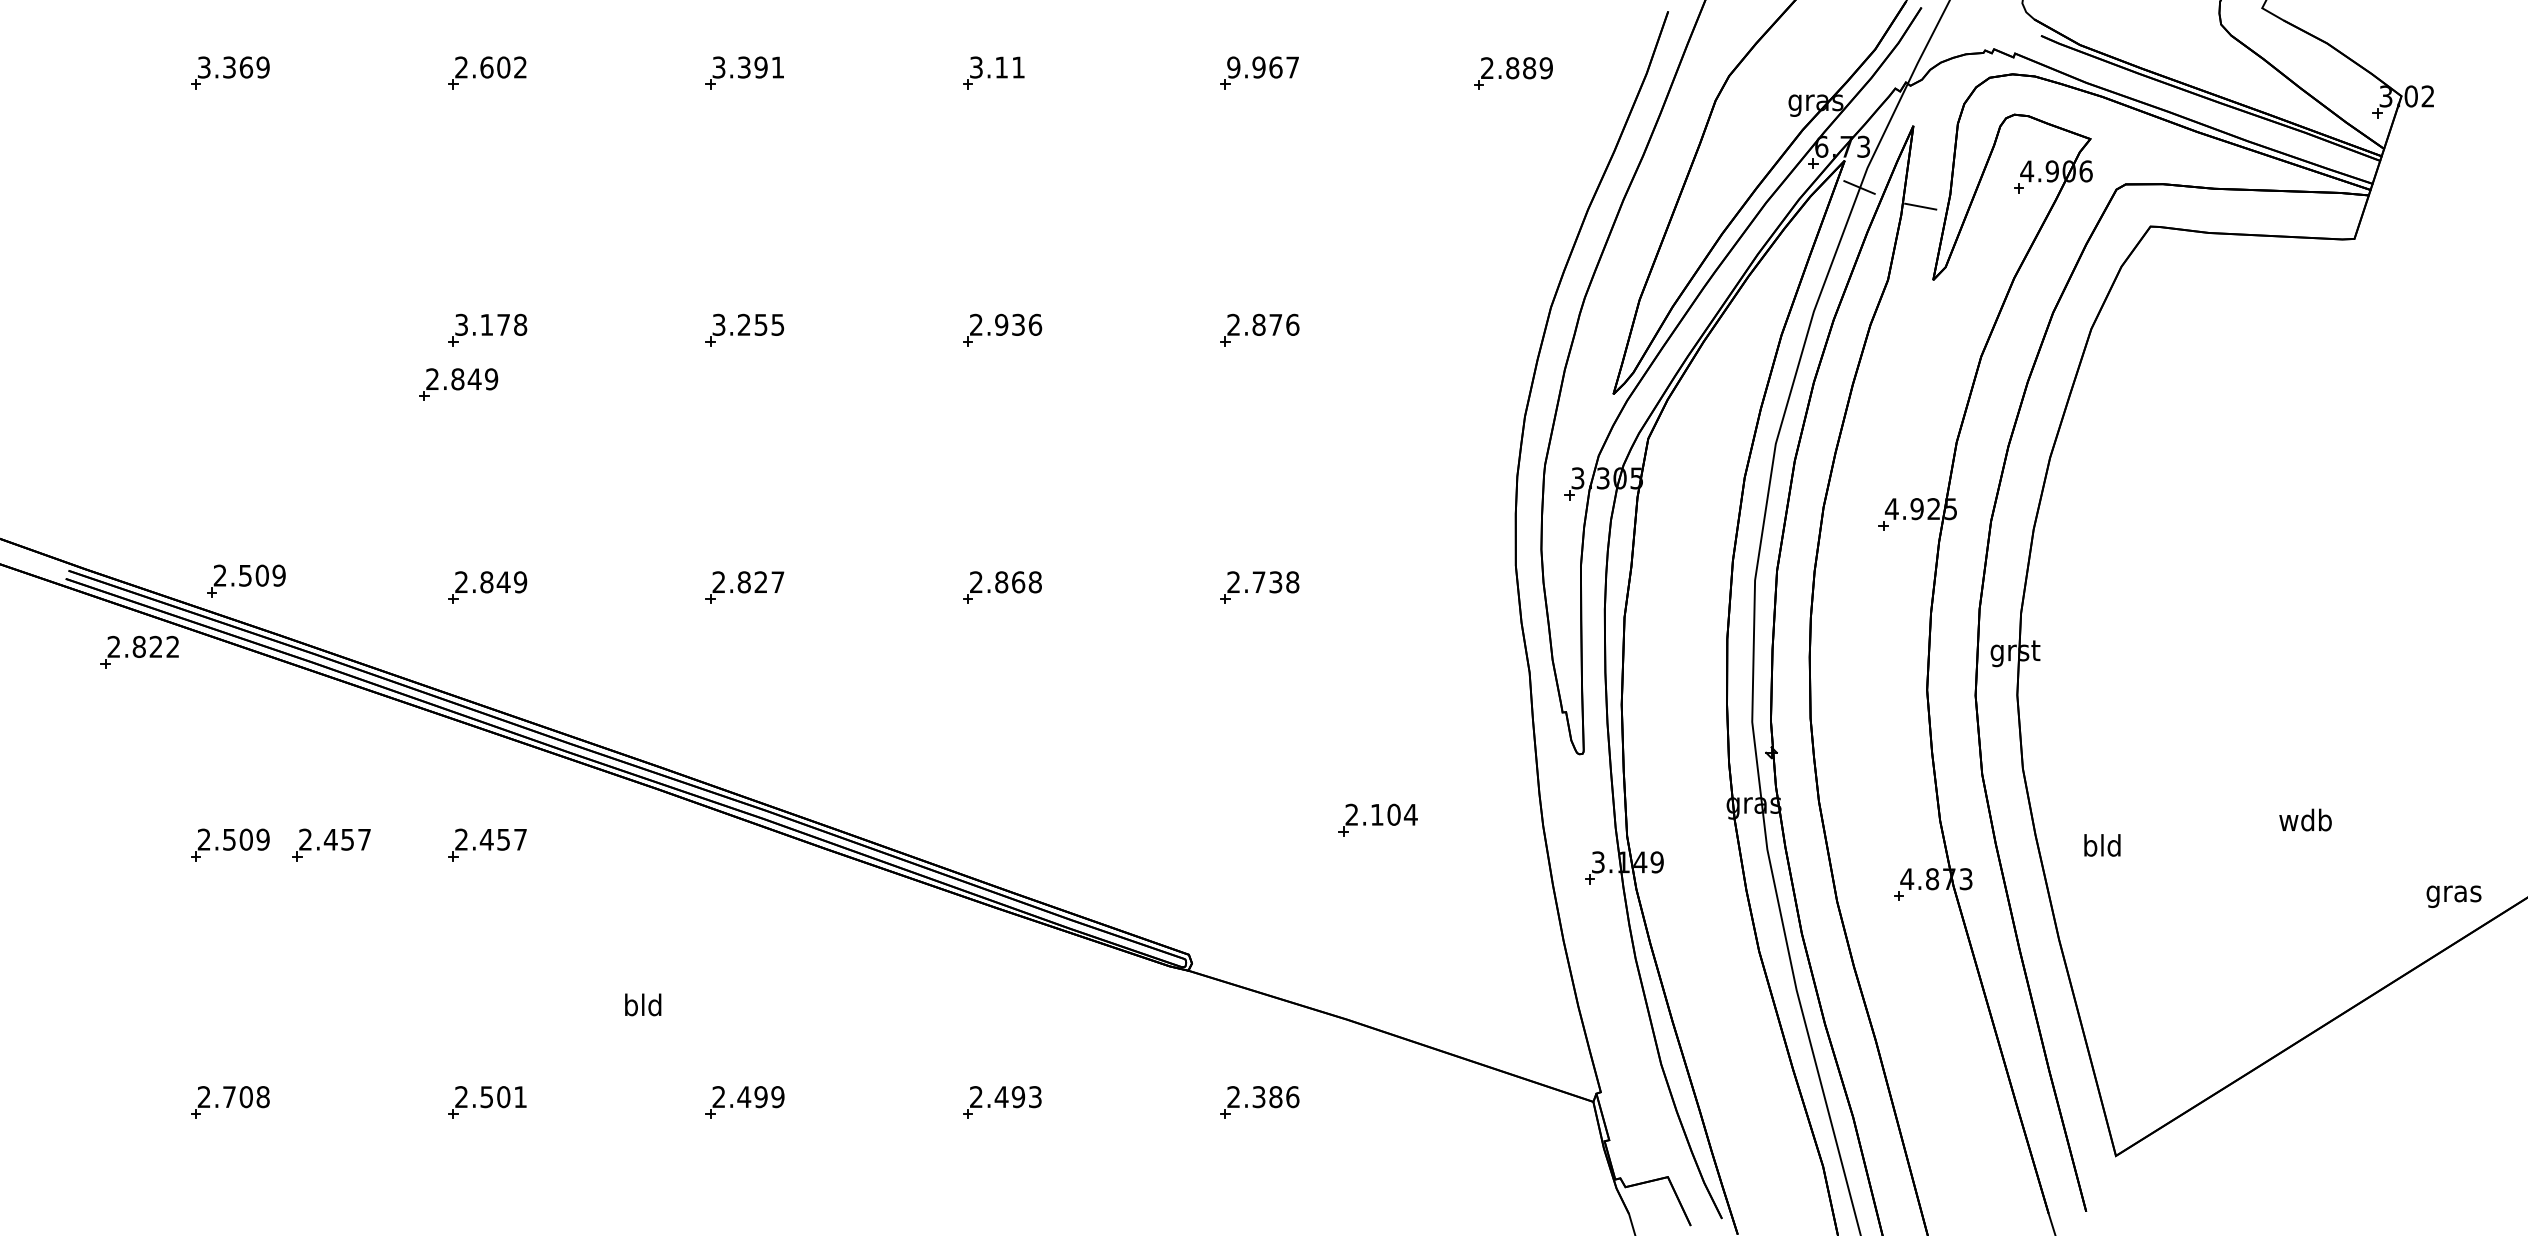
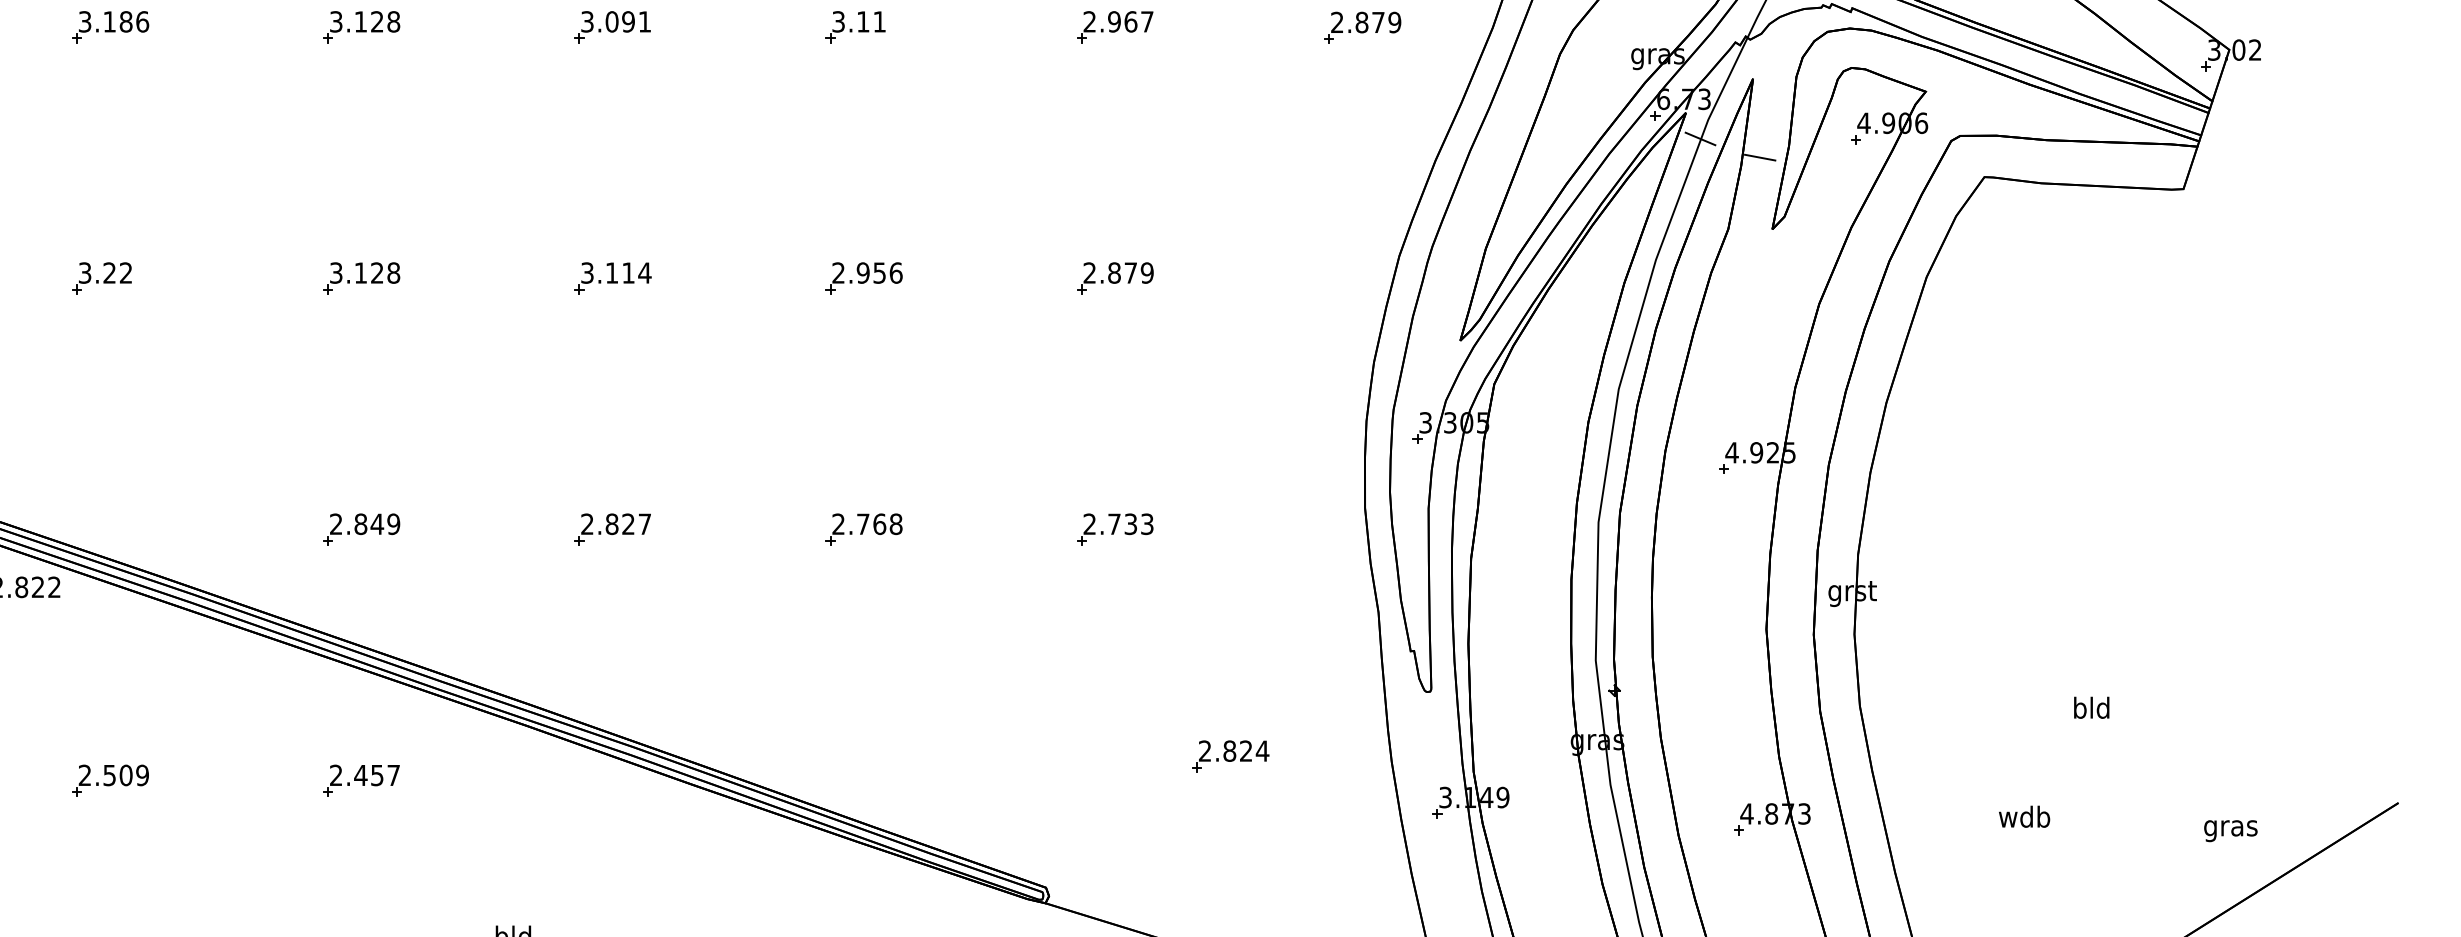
text: (246, 67) -> (126, 21), 3.369 -> 3.186
text: (491, 67) -> (365, 21), 2.602 -> 3.128
text: (743, 67) -> (611, 21), 3.391 -> 3.091
text: (1233, 67) -> (1089, 21), 9.967 -> 2.967
text: (1529, 68) -> (1378, 22), 2.889 -> 2.879
text: (503, 324) -> (377, 272), 3.178 -> 3.128
text: (760, 324) -> (627, 272), 3.255 -> 3.114
text: (1018, 324) -> (879, 272), 2.936 -> 2.956
text: (1292, 324) -> (1147, 272), 2.876 -> 2.879
part: (221, 329) -> (101, 277), added
part: (458, 384) -> (333, 331), removed
part: (246, 580) -> (126, 522), removed
text: (1001, 582) -> (863, 524), 2.868 -> 2.768
text: (1292, 582) -> (1147, 524), 2.738 -> 2.733
text: (1385, 814) -> (1237, 750), 2.104 -> 2.824
text: (2305, 819) -> (2024, 816), moved
part: (331, 844) -> (209, 780), removed
text: (2102, 845) -> (2091, 707), moved
text: (2453, 896) -> (2230, 830), moved

